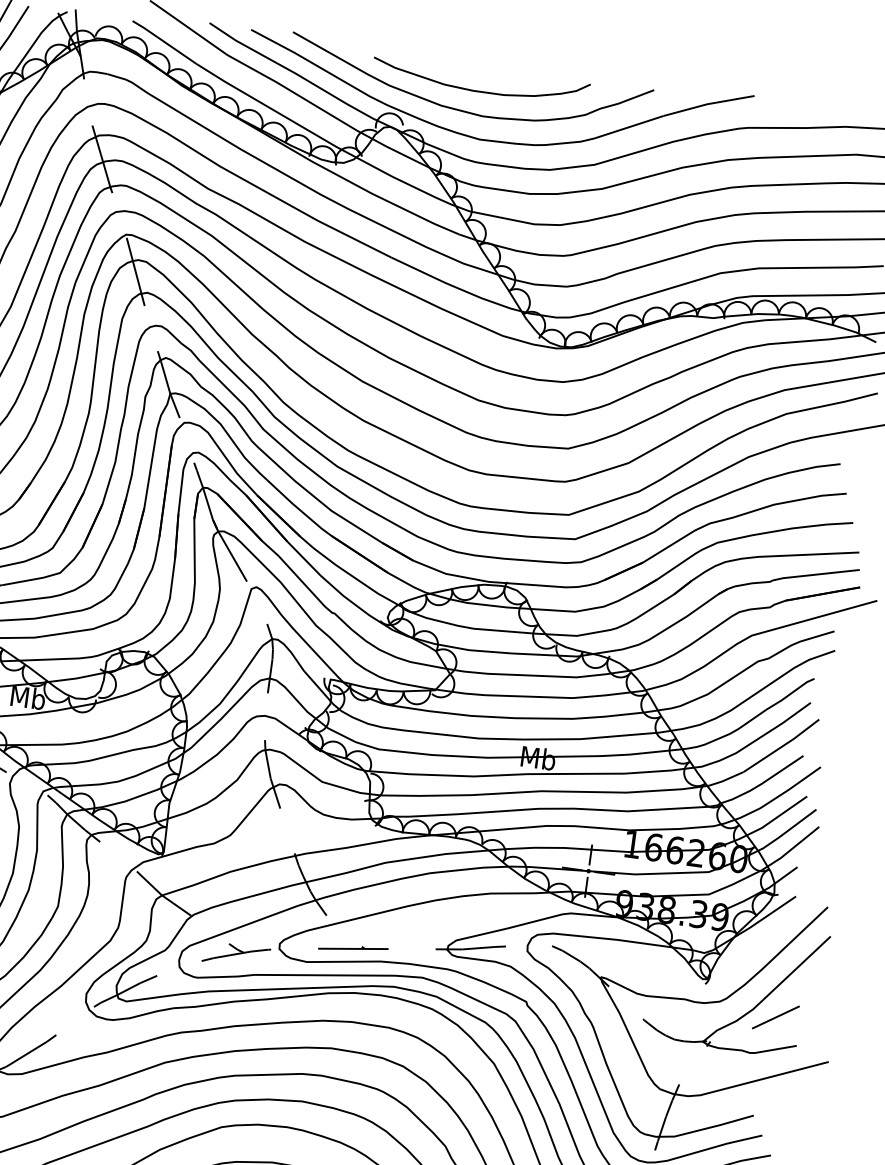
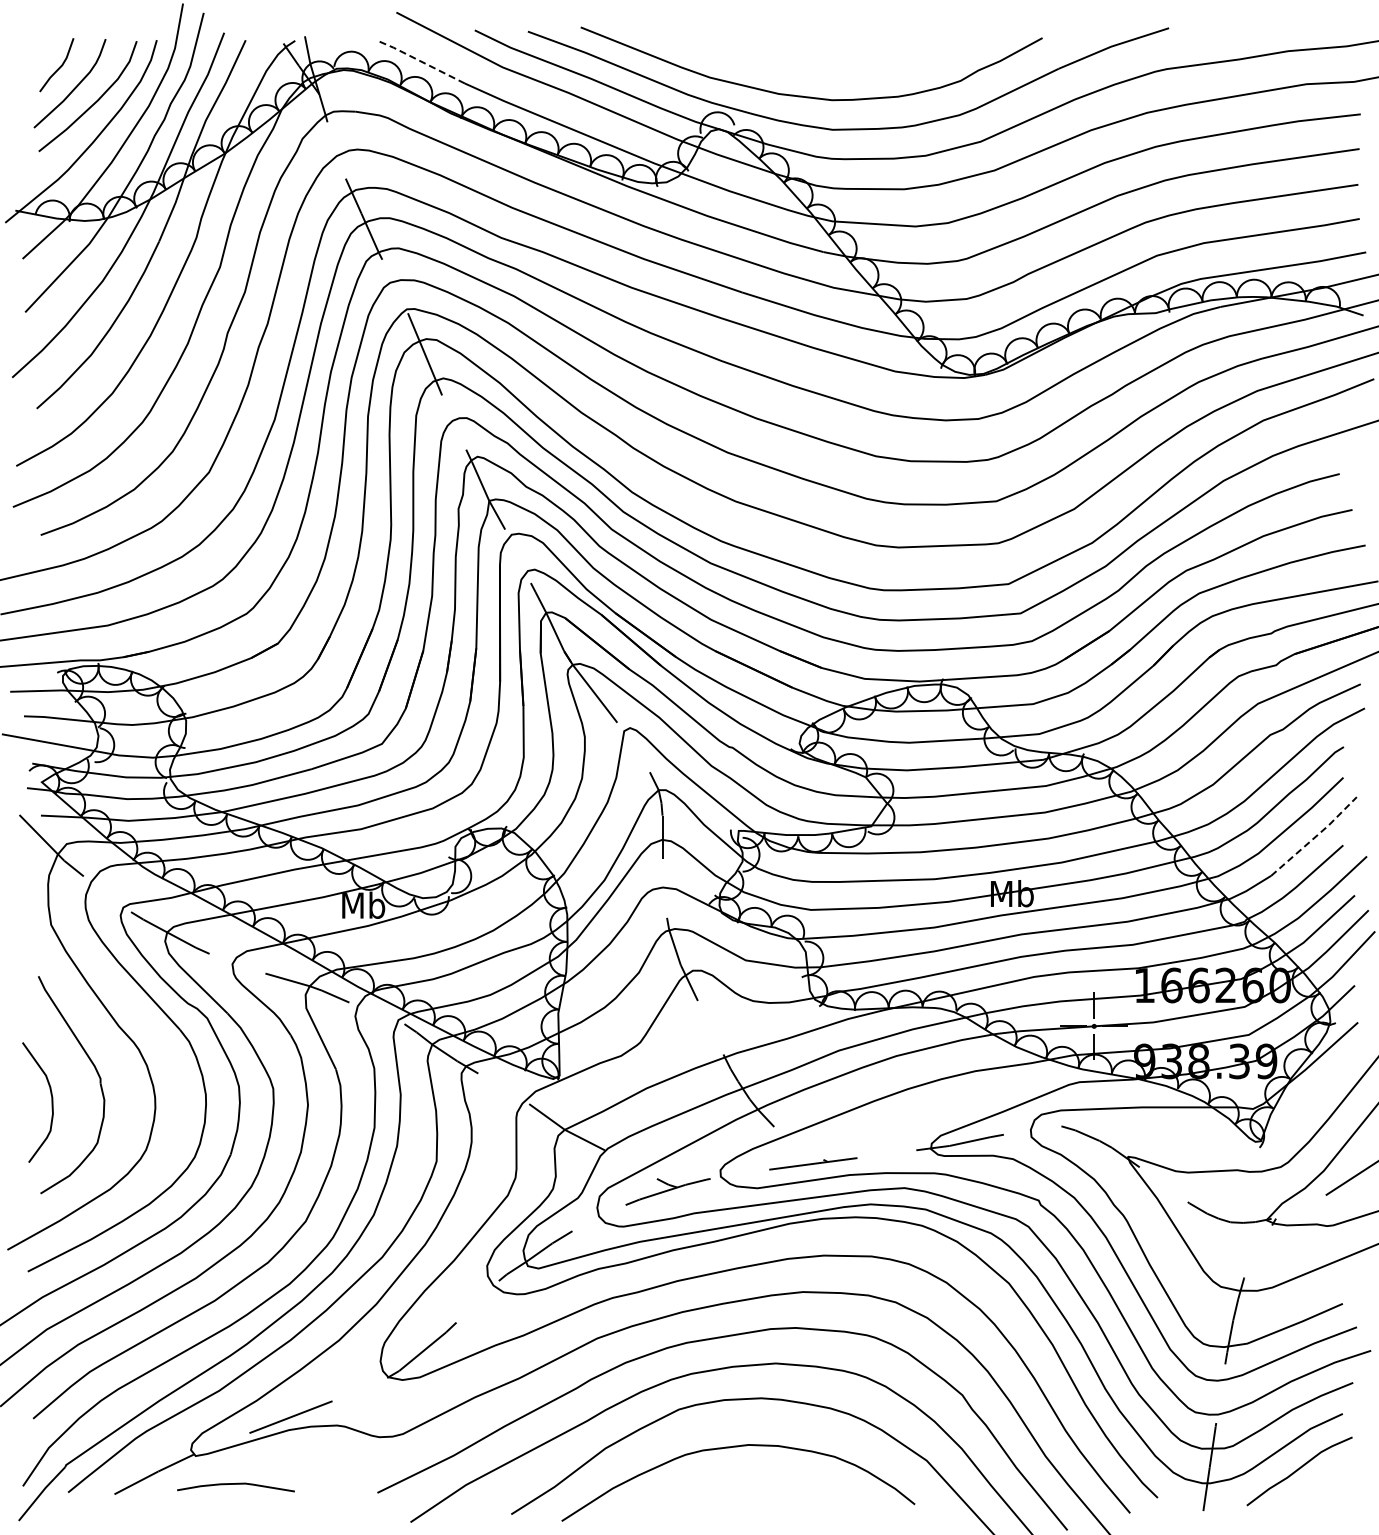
line: (164, 41) -> (421, 61), solid -> dashed
curve: (479, 91) -> (824, 69), removed
line: (782, 745) -> (1315, 836), solid -> dashed

